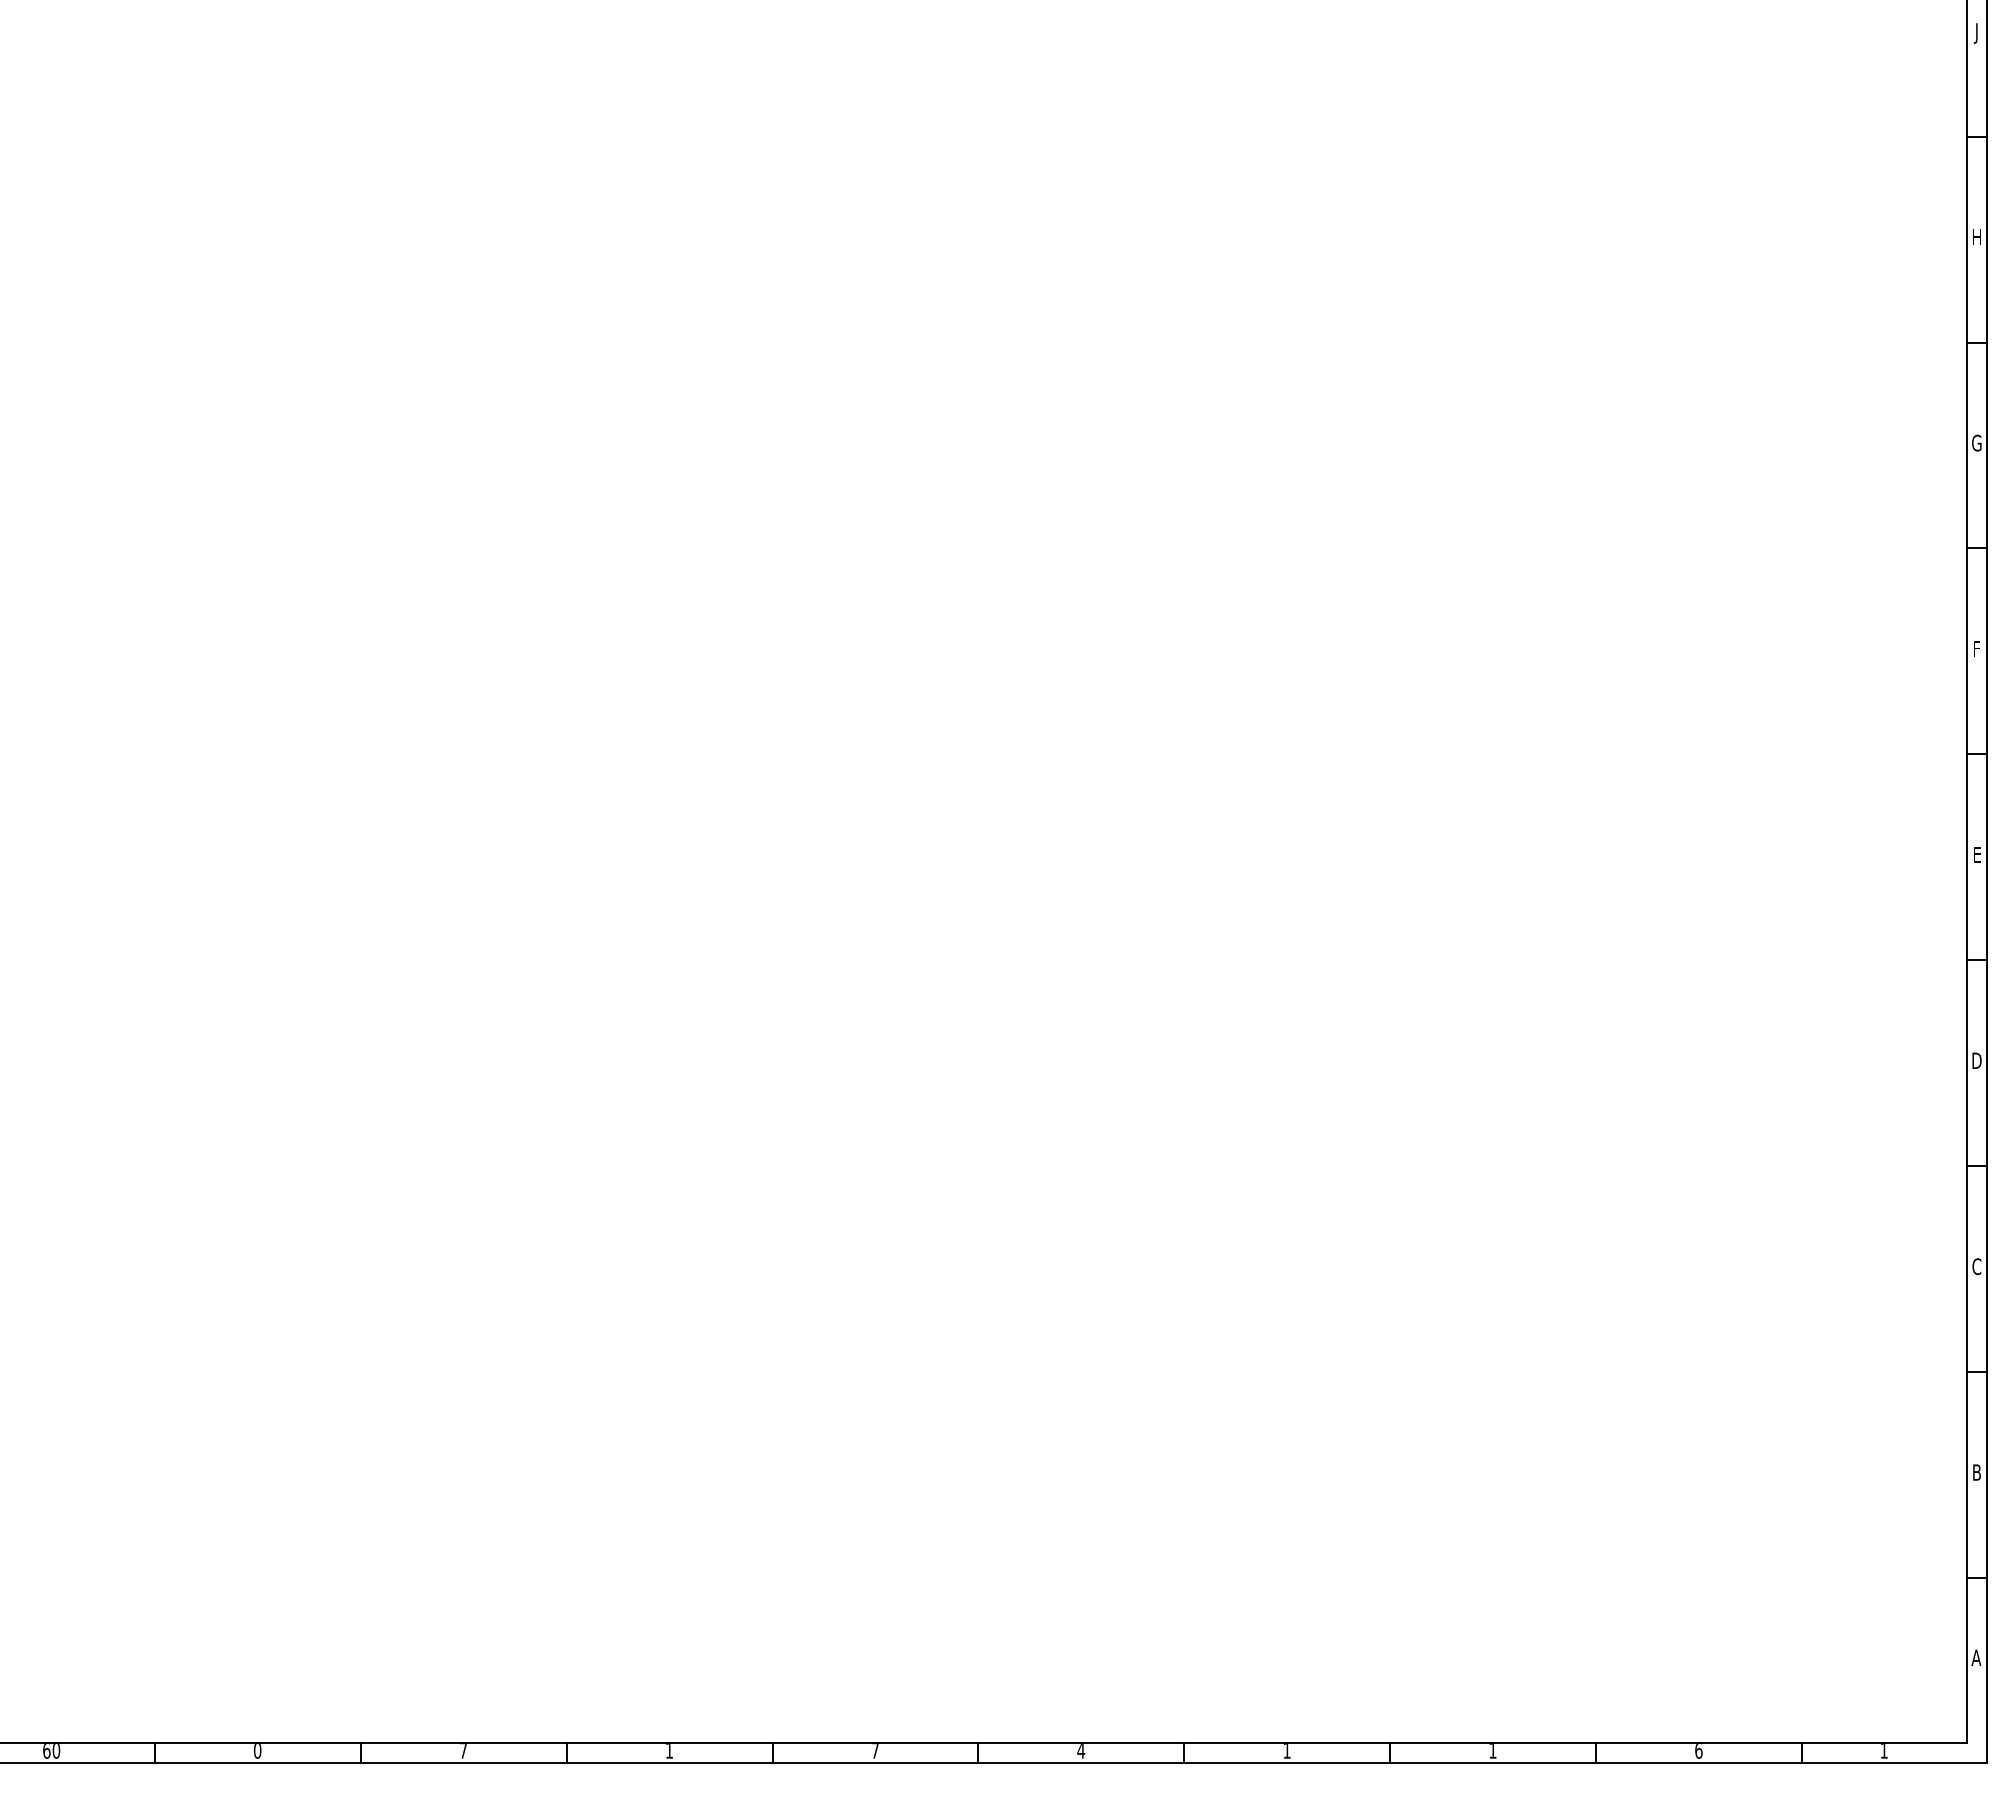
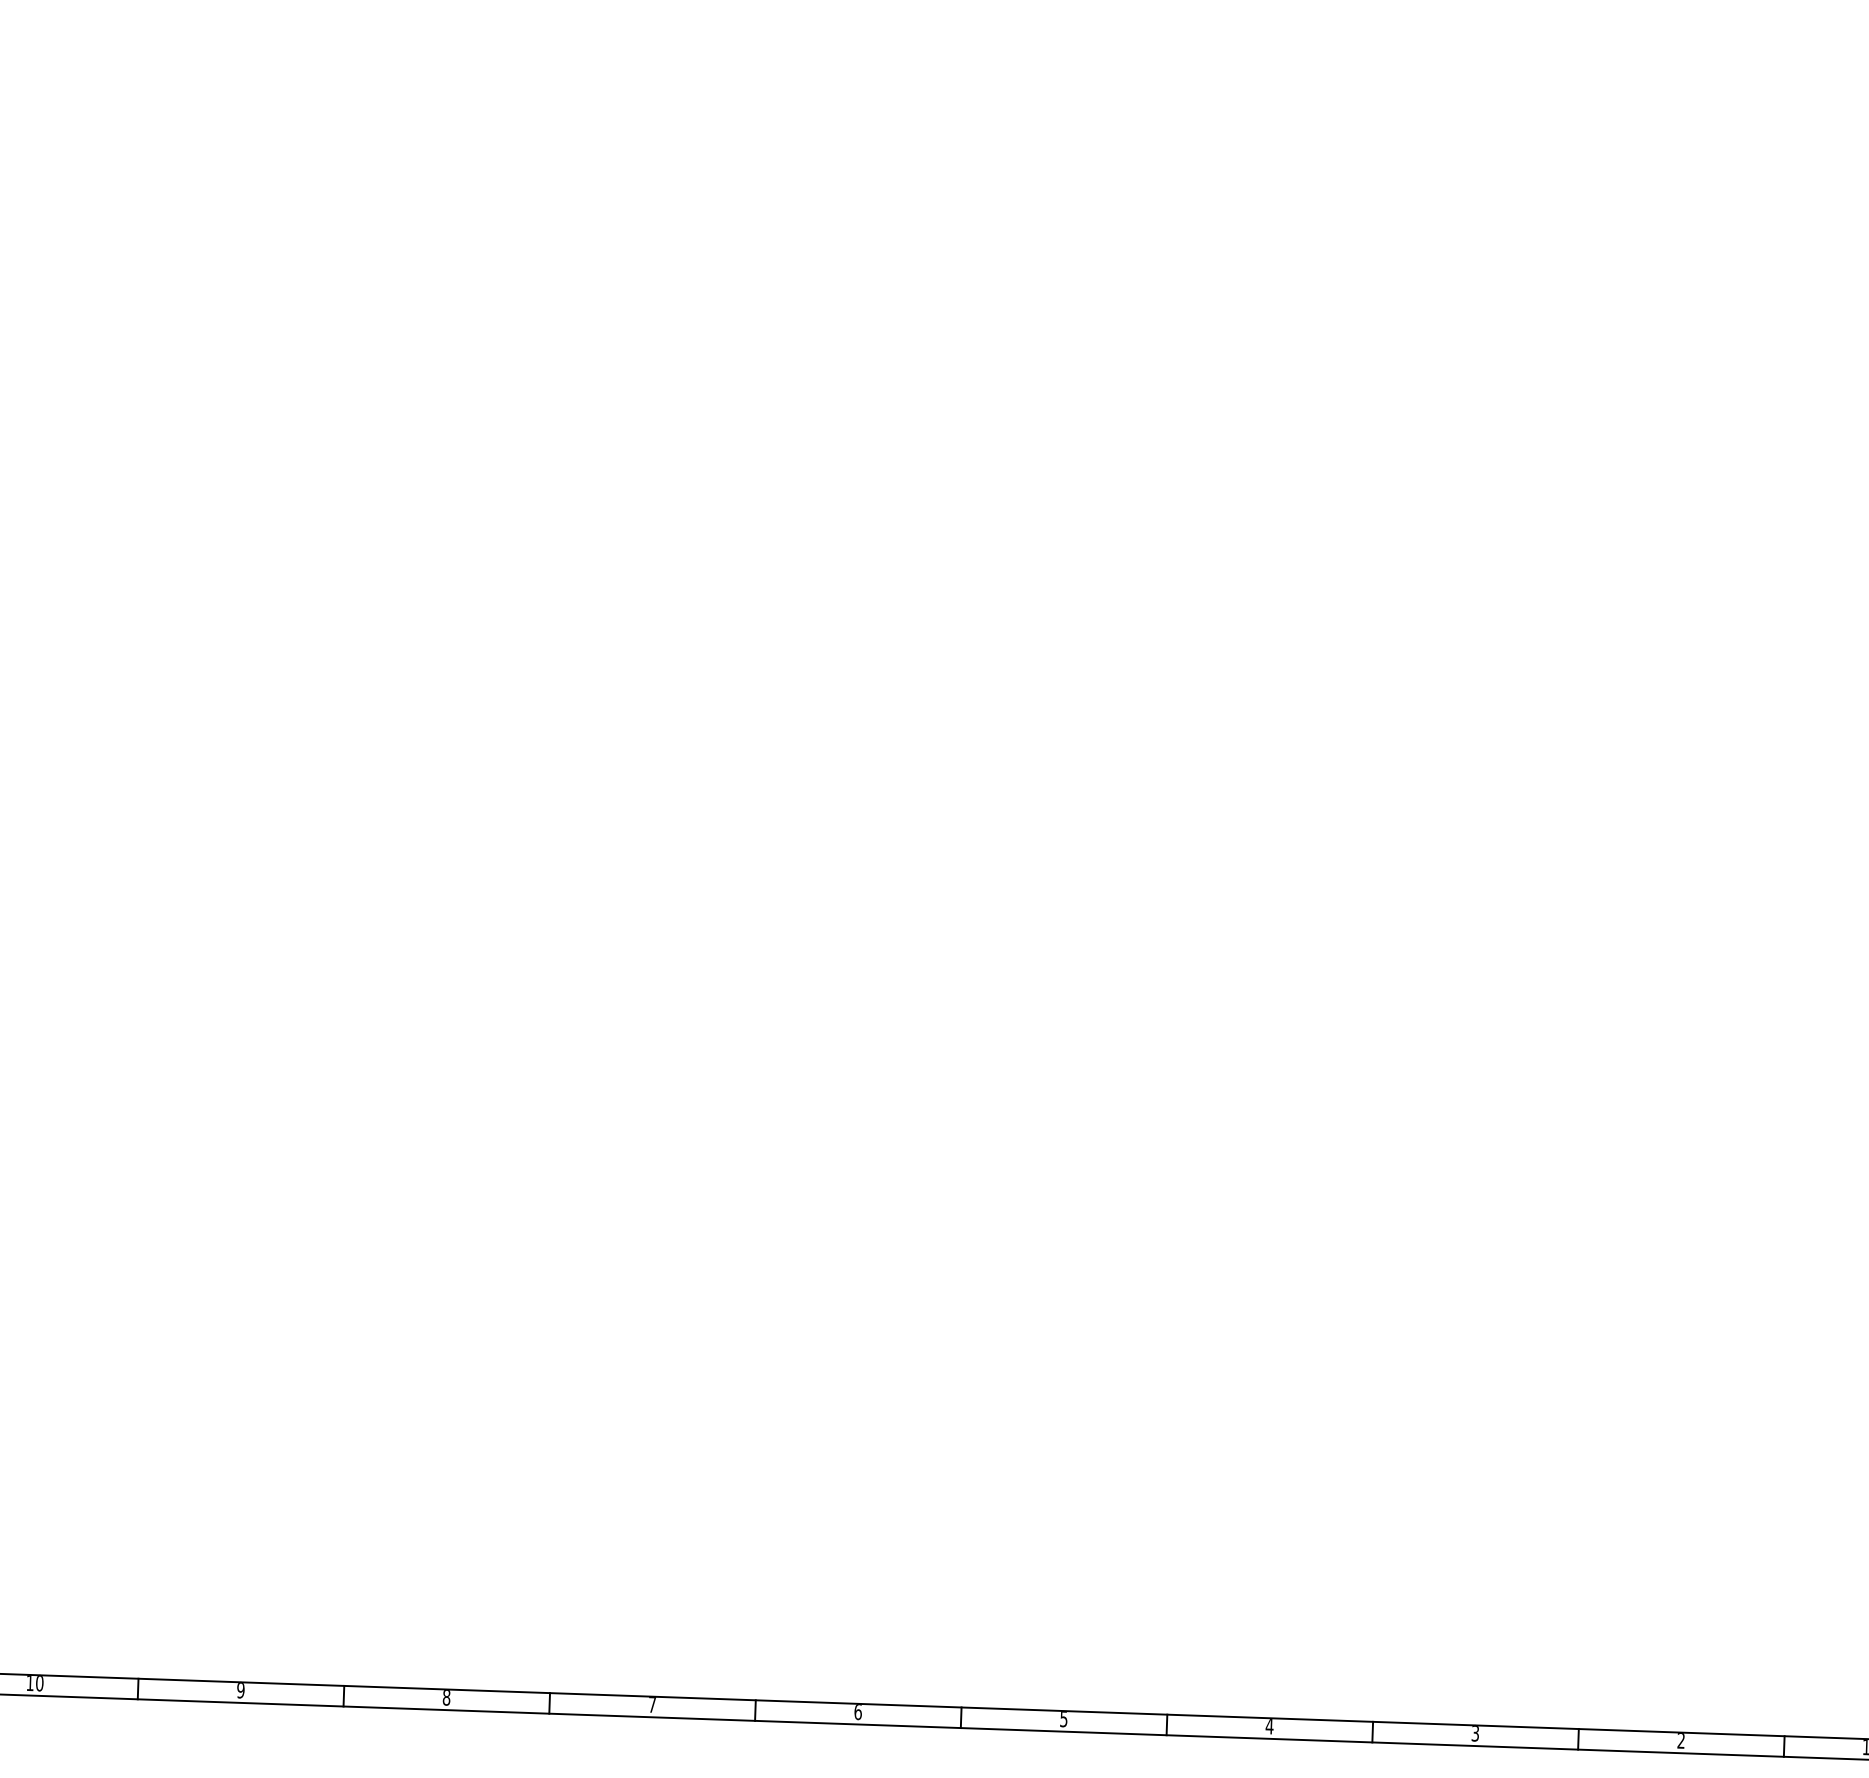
text: (46, 1751) -> (29, 1683), 60 -> 10
text: (257, 1751) -> (240, 1691), 0 -> 9
text: (463, 1751) -> (446, 1698), 7 -> 8
text: (669, 1751) -> (652, 1705), 1 -> 7
text: (875, 1751) -> (858, 1712), 7 -> 6
text: (1081, 1751) -> (1064, 1719), 4 -> 5
text: (1287, 1751) -> (1270, 1727), 1 -> 4
text: (1492, 1751) -> (1474, 1734), 1 -> 3
text: (1698, 1751) -> (1680, 1741), 6 -> 2

